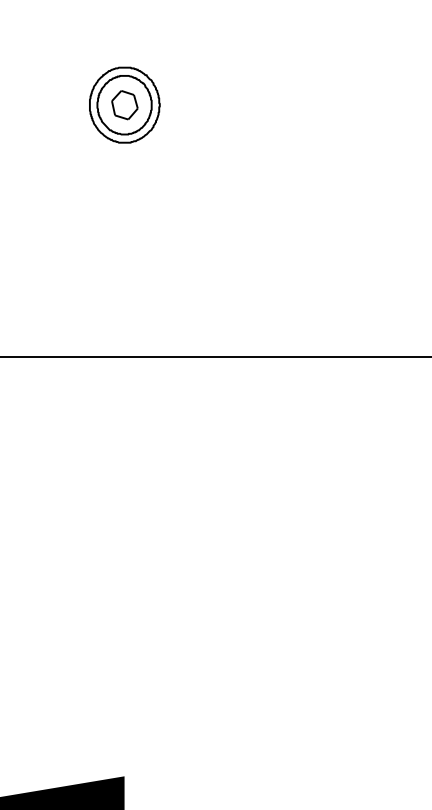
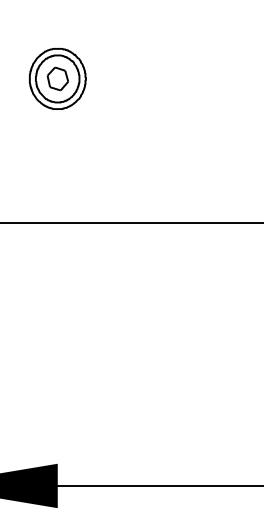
part: (124, 104) -> (57, 78), size x1.4

